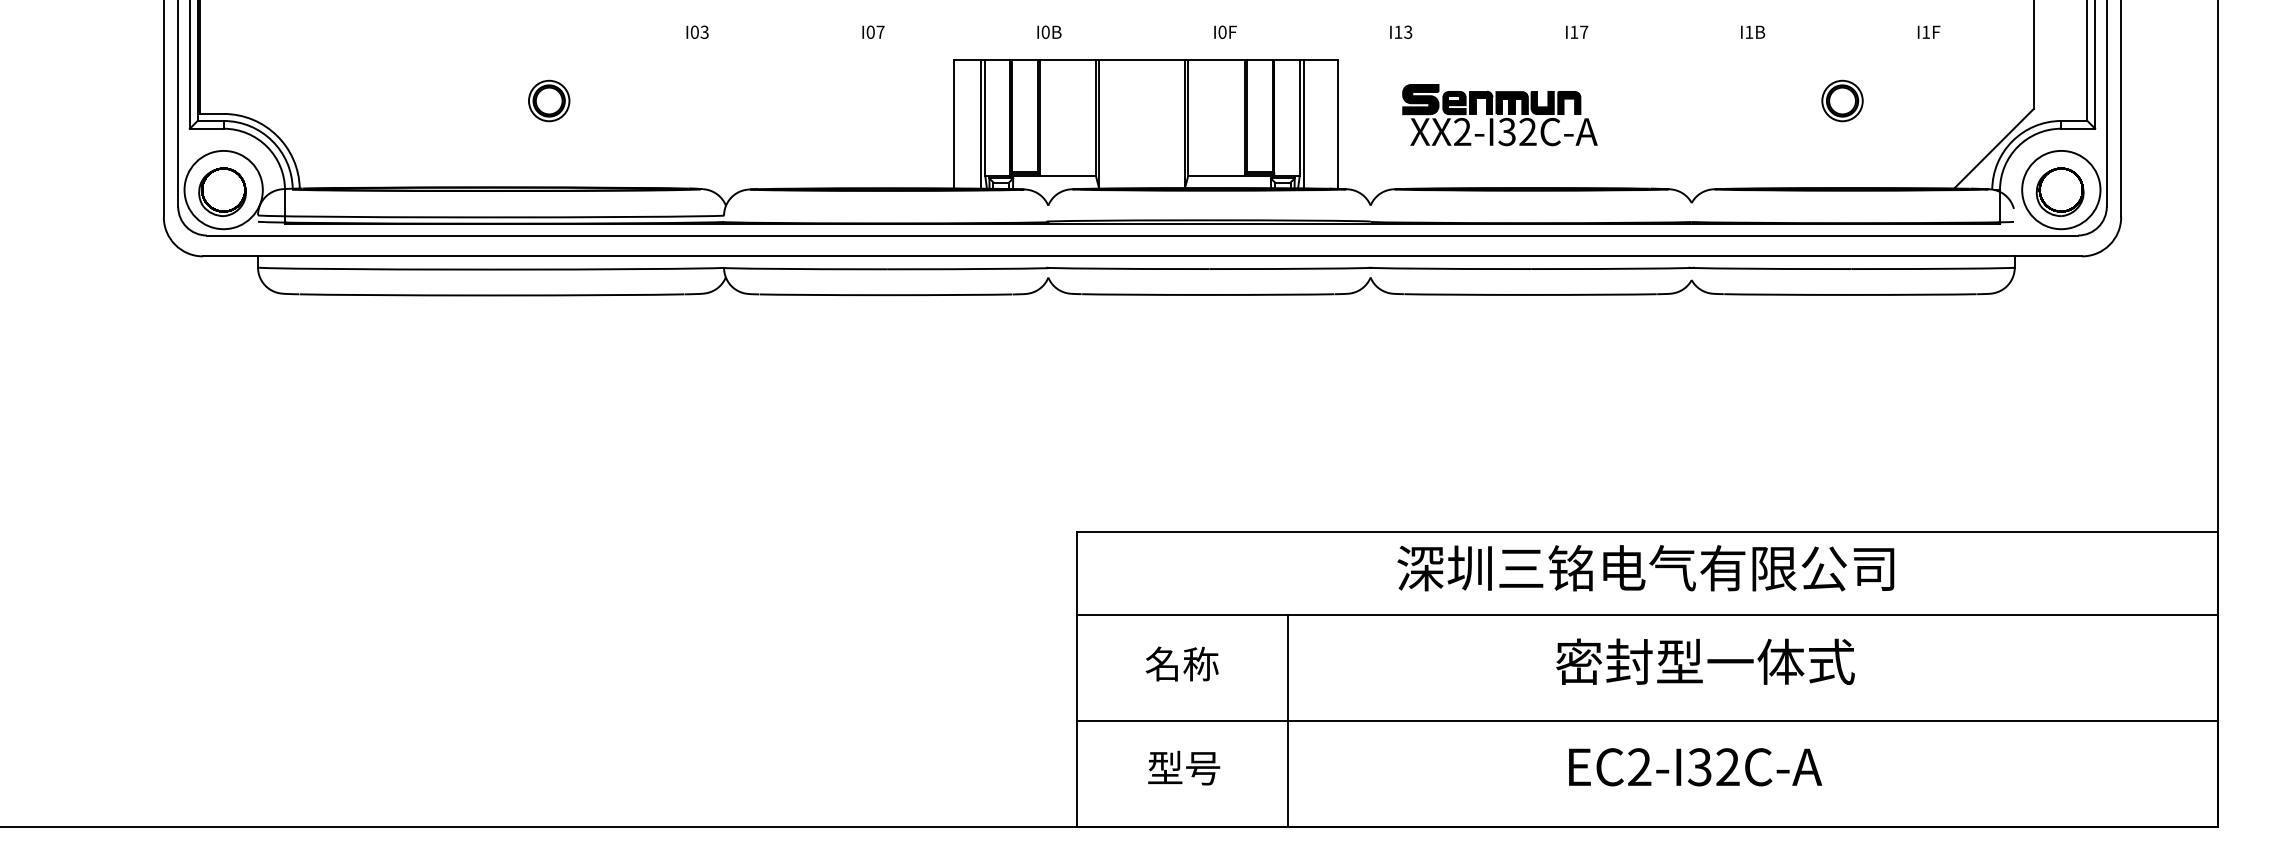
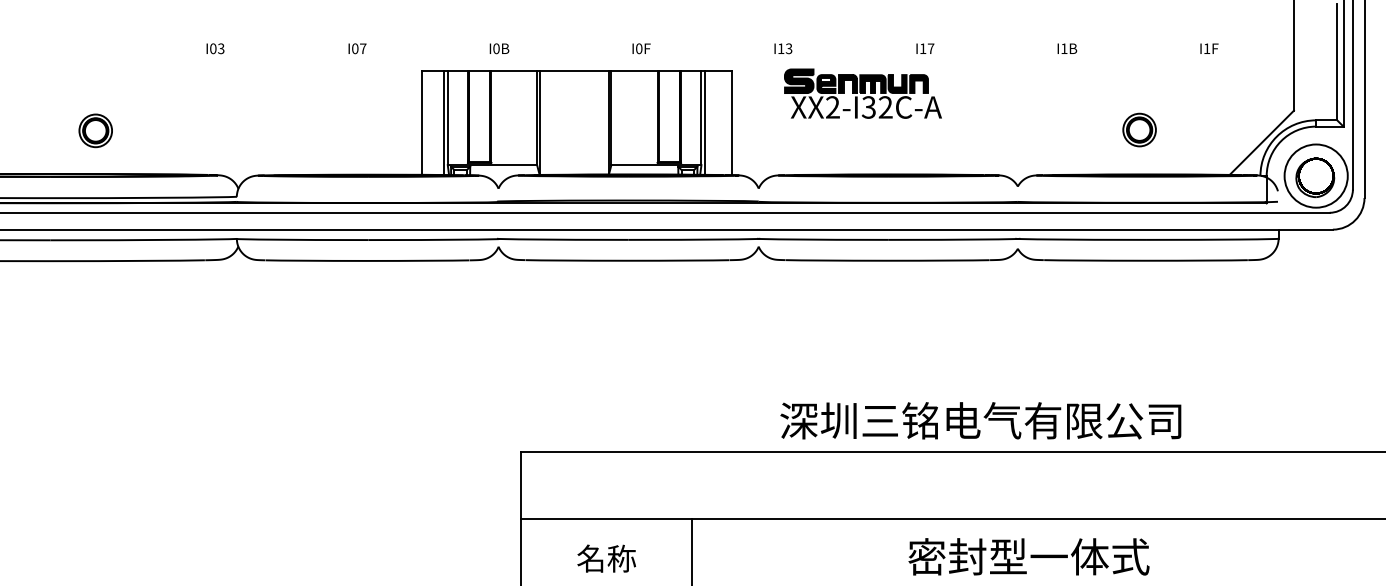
part: (549, 100) -> (95, 130), moved
part: (1842, 100) -> (1139, 129), moved
part: (1499, 115) -> (862, 94), moved
text: (1645, 568) -> (980, 421), moved

